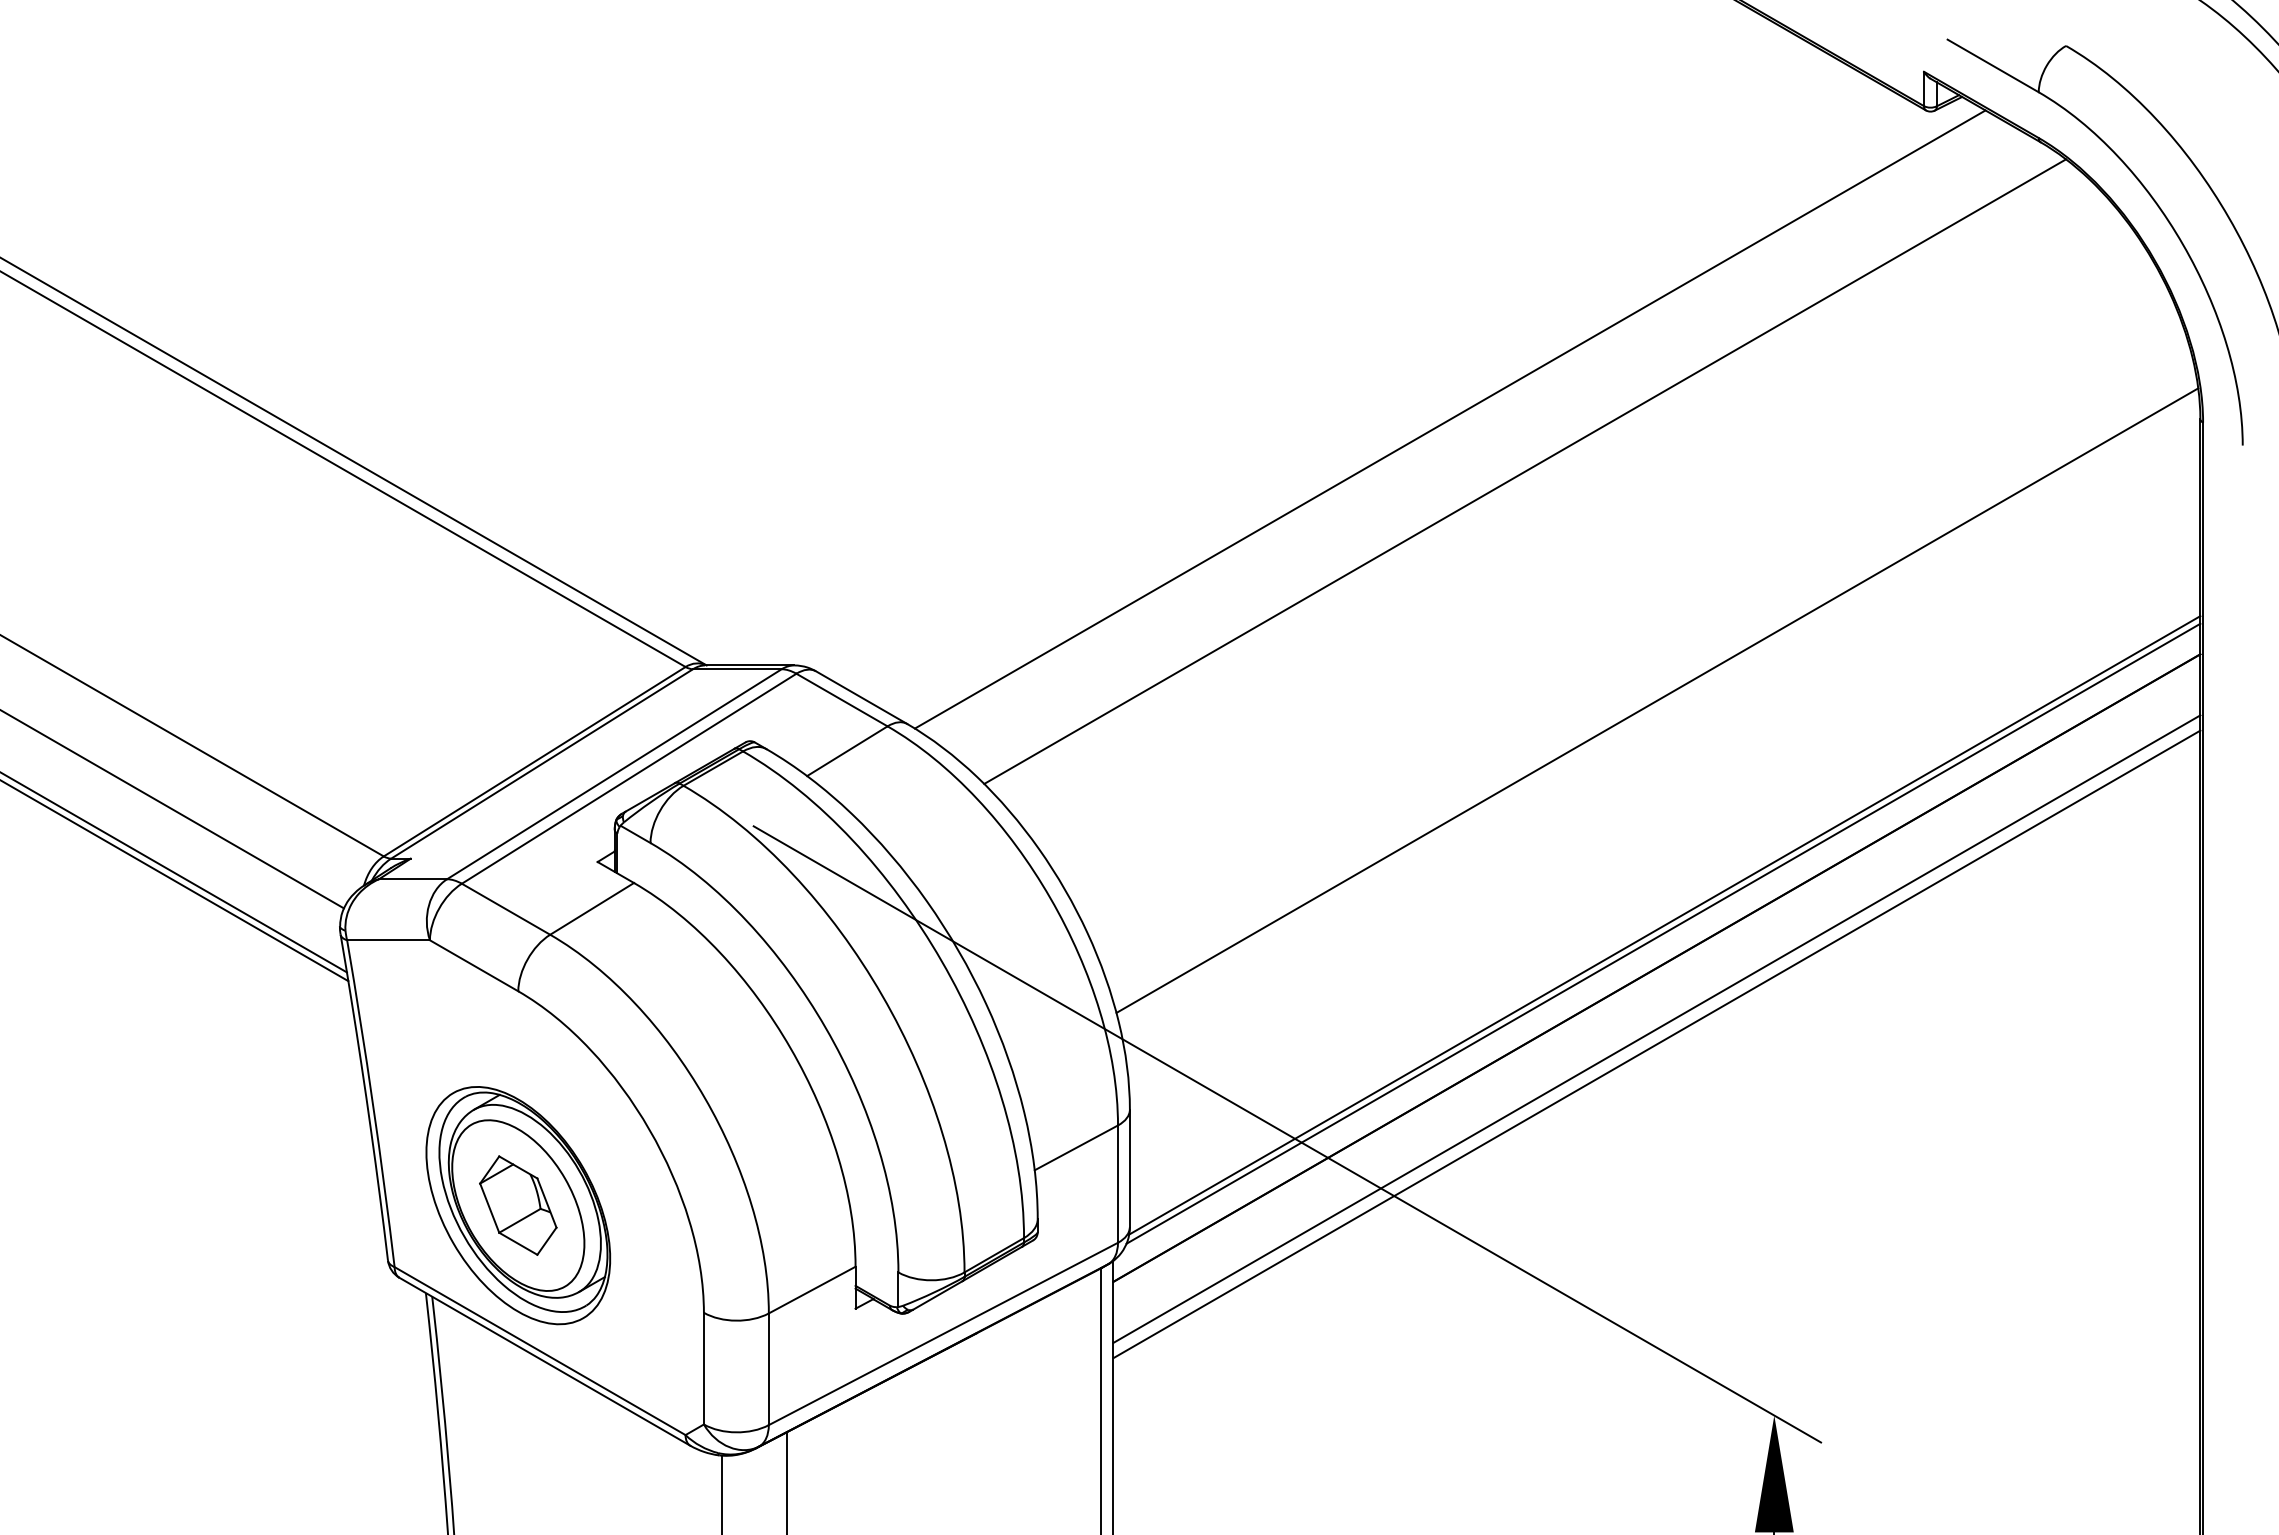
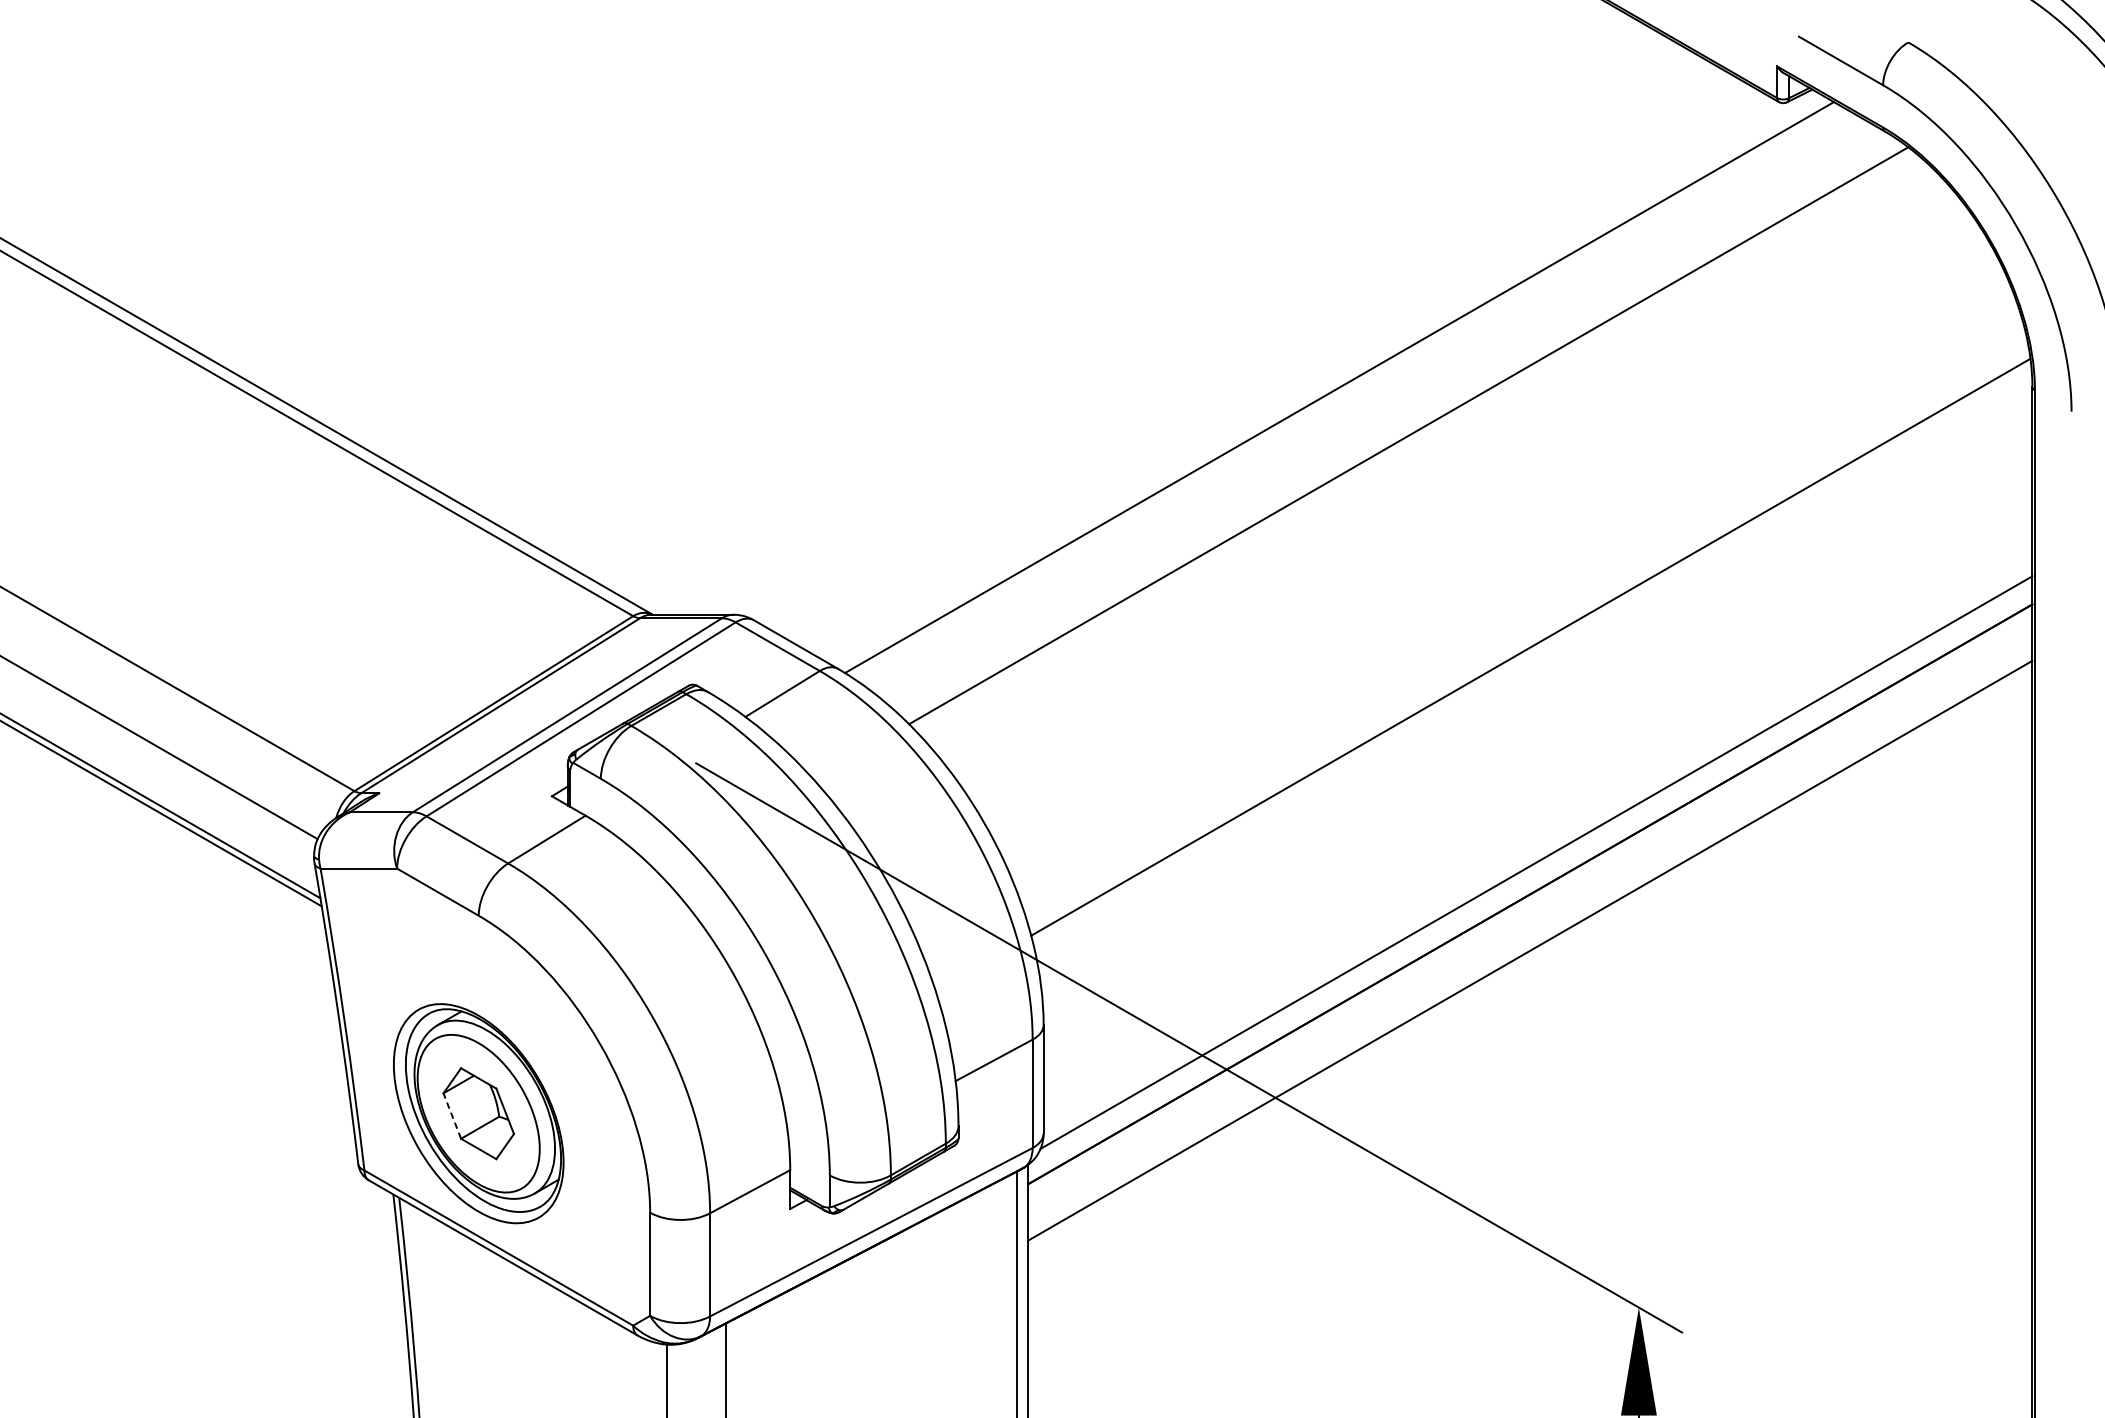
line: (1664, 925) -> (1537, 854), removed
line: (1656, 1044) -> (1530, 964), removed
line: (489, 1207) -> (452, 1115), solid -> dashed

